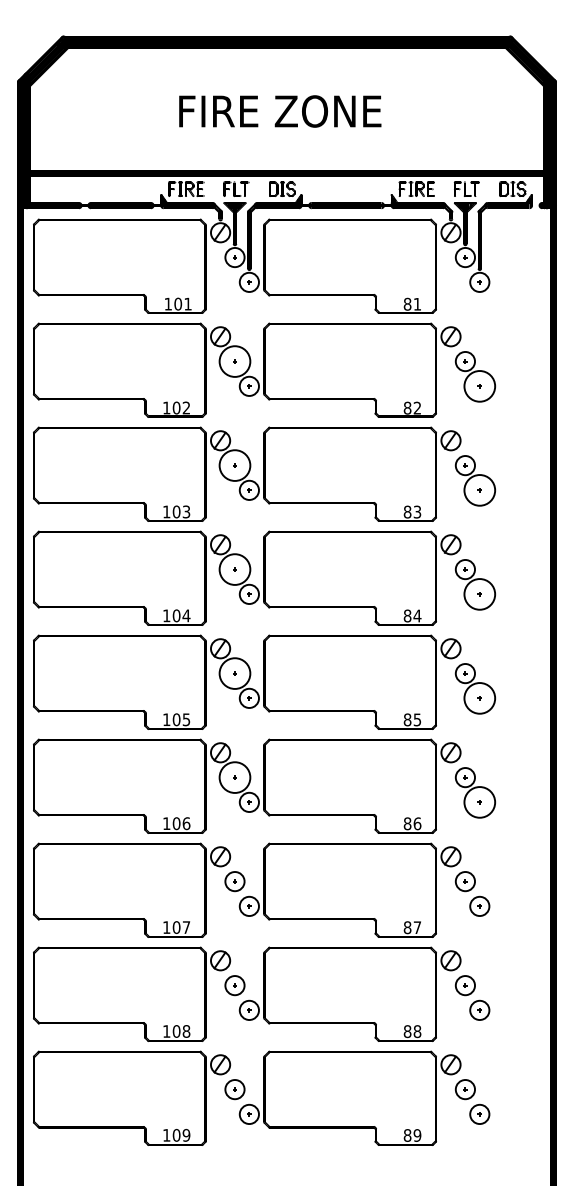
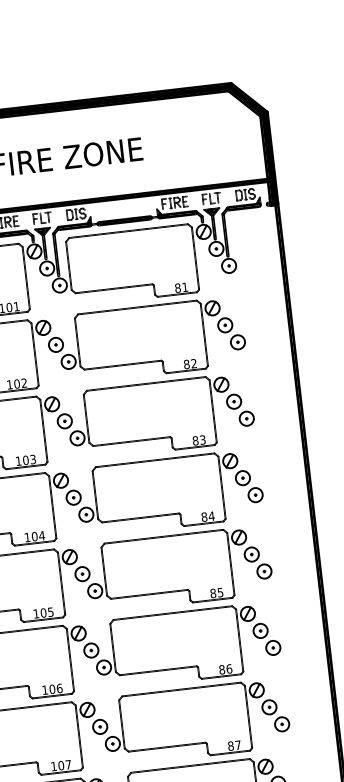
circle: (234, 361) -> (55, 344), size x0.62
circle: (479, 385) -> (237, 341), size x0.62
circle: (234, 465) -> (64, 421), size x0.62
circle: (479, 489) -> (246, 418), size x0.62
circle: (234, 569) -> (73, 497), size x0.62
circle: (479, 594) -> (255, 495), size x0.62
circle: (234, 673) -> (82, 574), size x0.62
circle: (479, 697) -> (264, 570), size x0.62
circle: (234, 777) -> (91, 650), size x0.62
circle: (479, 802) -> (273, 648), size x0.62

